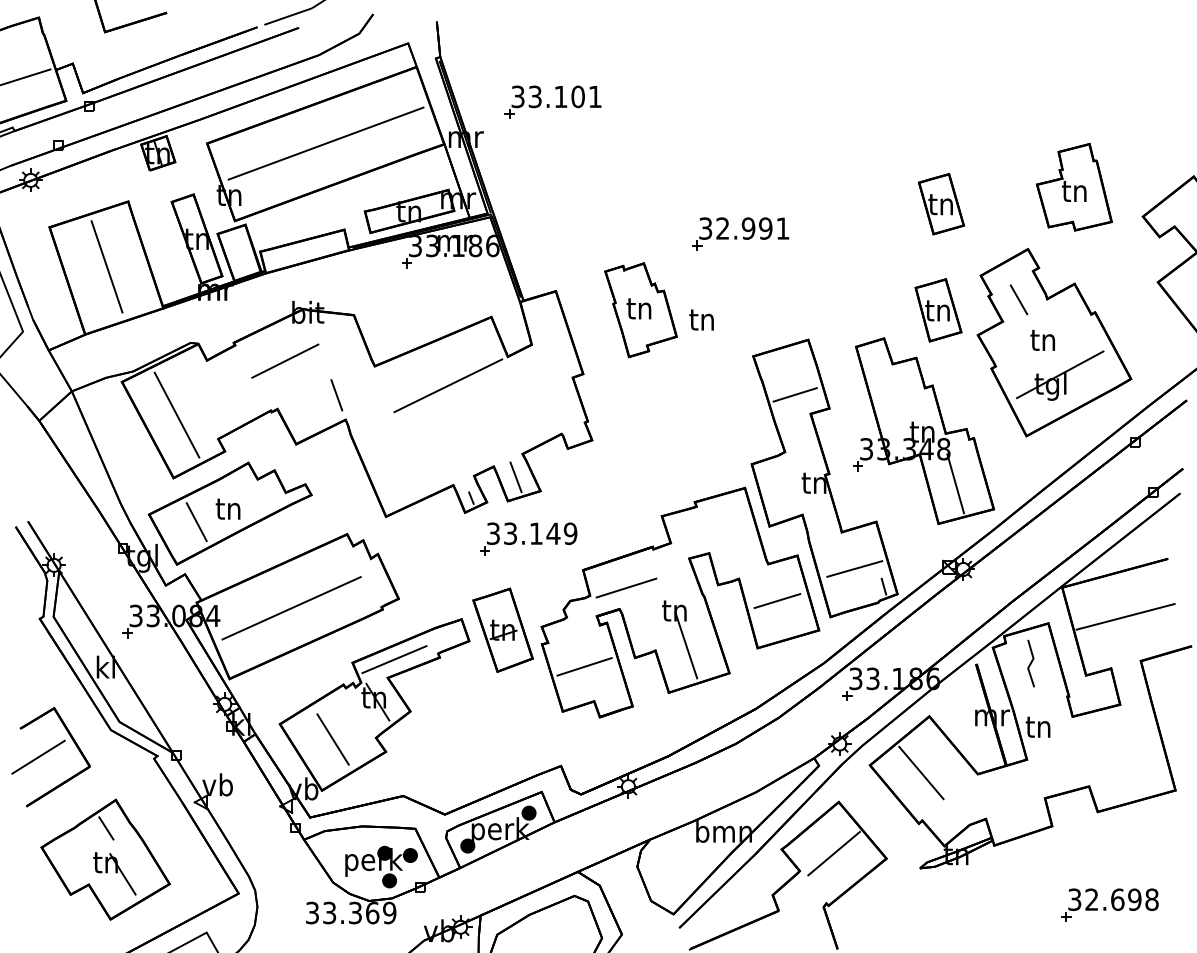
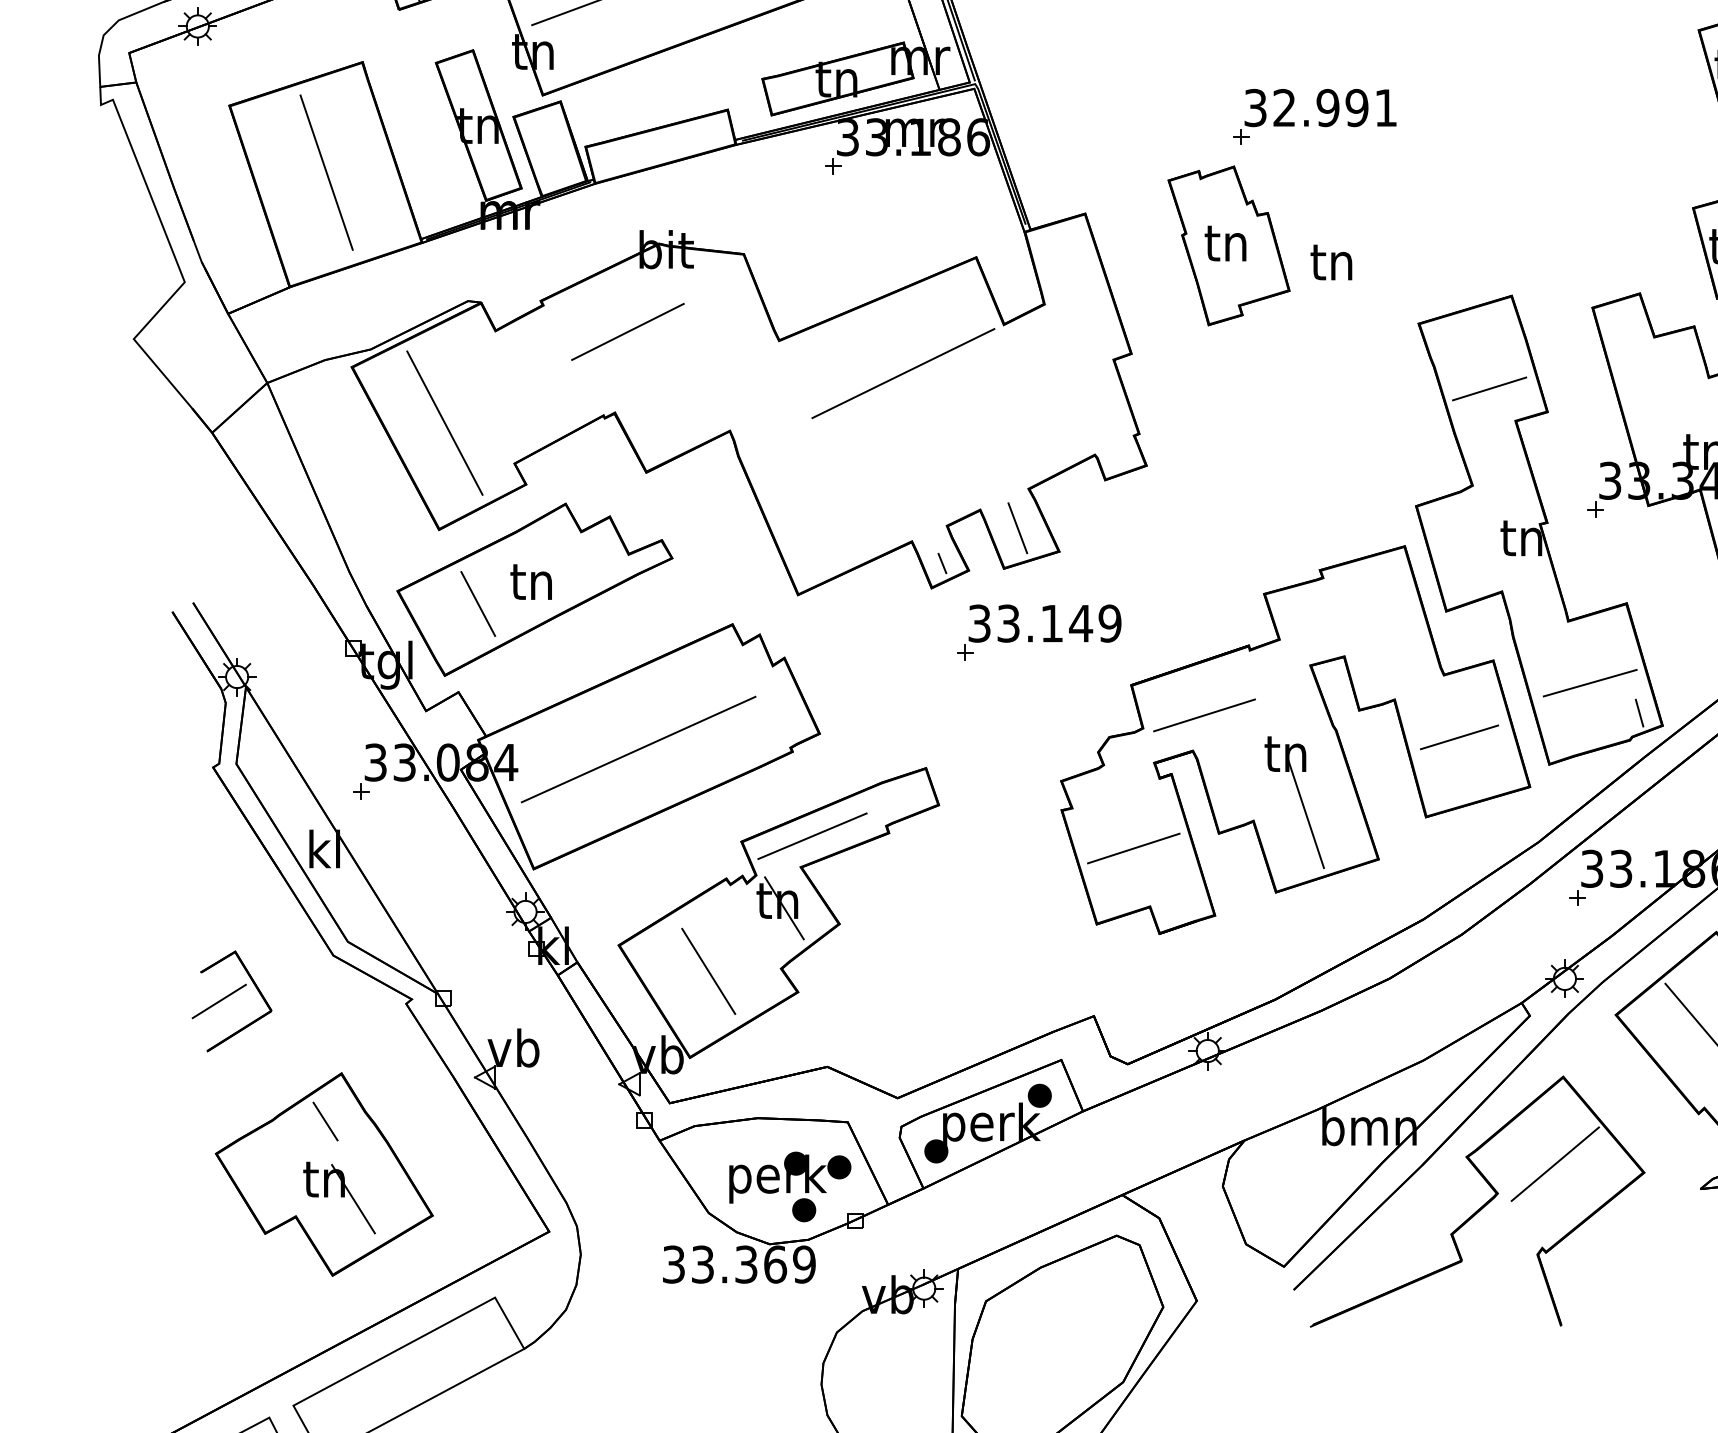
part: (740, 233) -> (1314, 116), moved
line: (336, 395) -> (714, 389), removed
part: (502, 629) -> (994, 785), removed
part: (50, 757) -> (231, 1001), size x0.6

